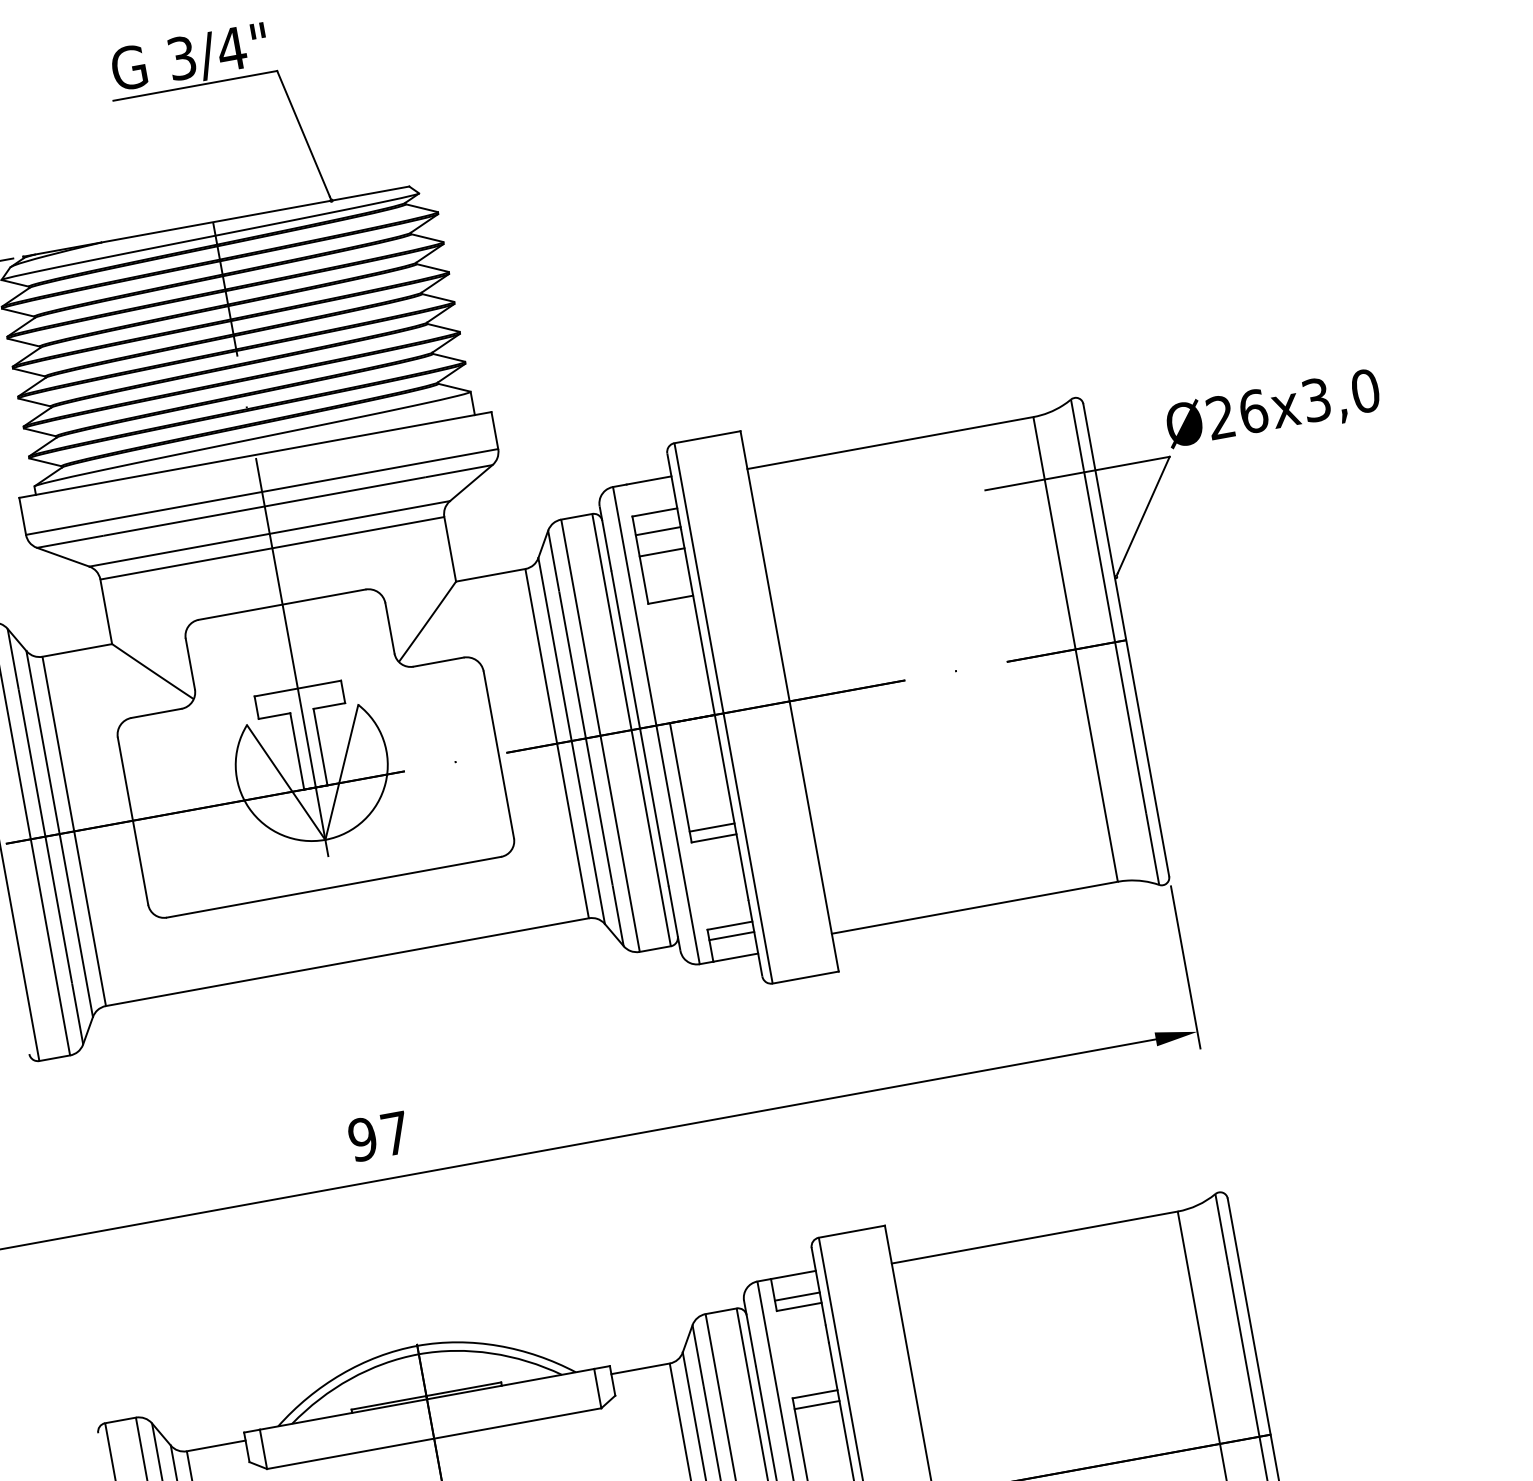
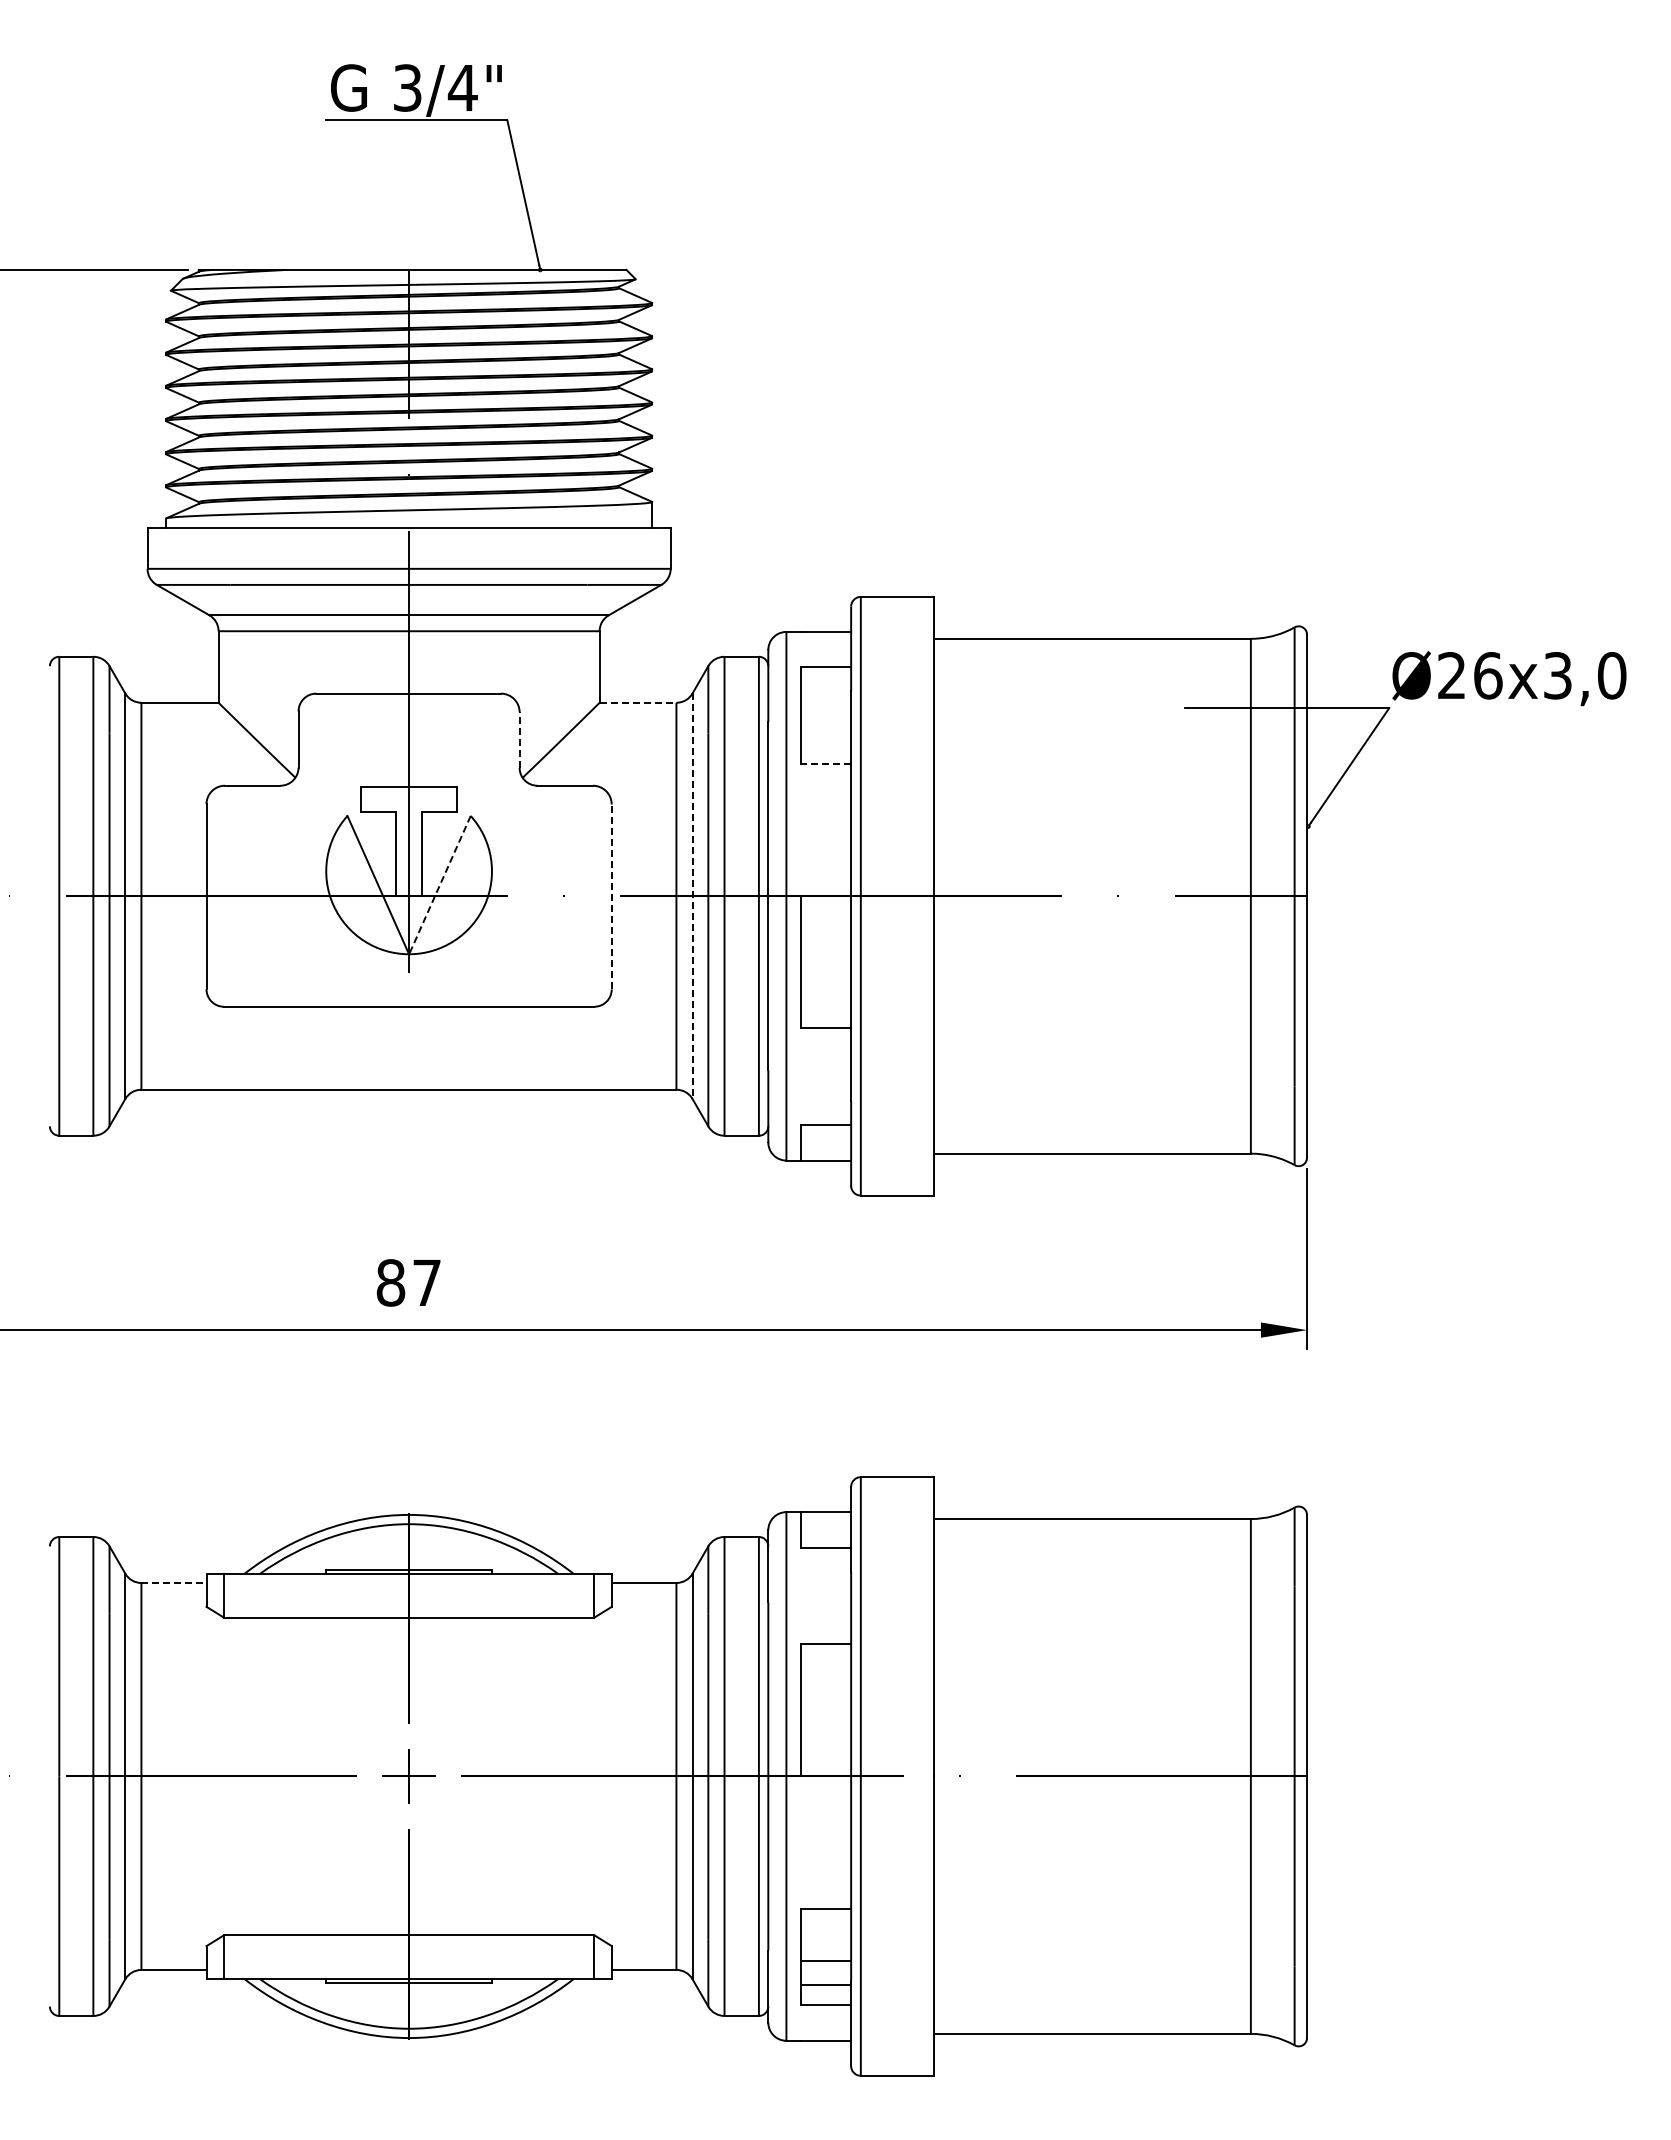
line: (658, 531) -> (826, 688), removed
line: (662, 552) -> (826, 711), removed
line: (491, 574) -> (638, 702), solid -> dashed
line: (670, 600) -> (826, 764), solid -> dashed
line: (389, 628) -> (519, 740), solid -> dashed
line: (571, 741) -> (692, 896), solid -> dashed
line: (498, 754) -> (611, 896), solid -> dashed
line: (341, 772) -> (439, 885), solid -> dashed
line: (712, 827) -> (826, 1016), removed
line: (731, 935) -> (826, 1136), removed
text: (362, 1139) -> (390, 1282), 97 -> 87
line: (797, 1296) -> (826, 1536), removed
line: (817, 1405) -> (826, 1656), removed
line: (215, 1446) -> (173, 1583), solid -> dashed

